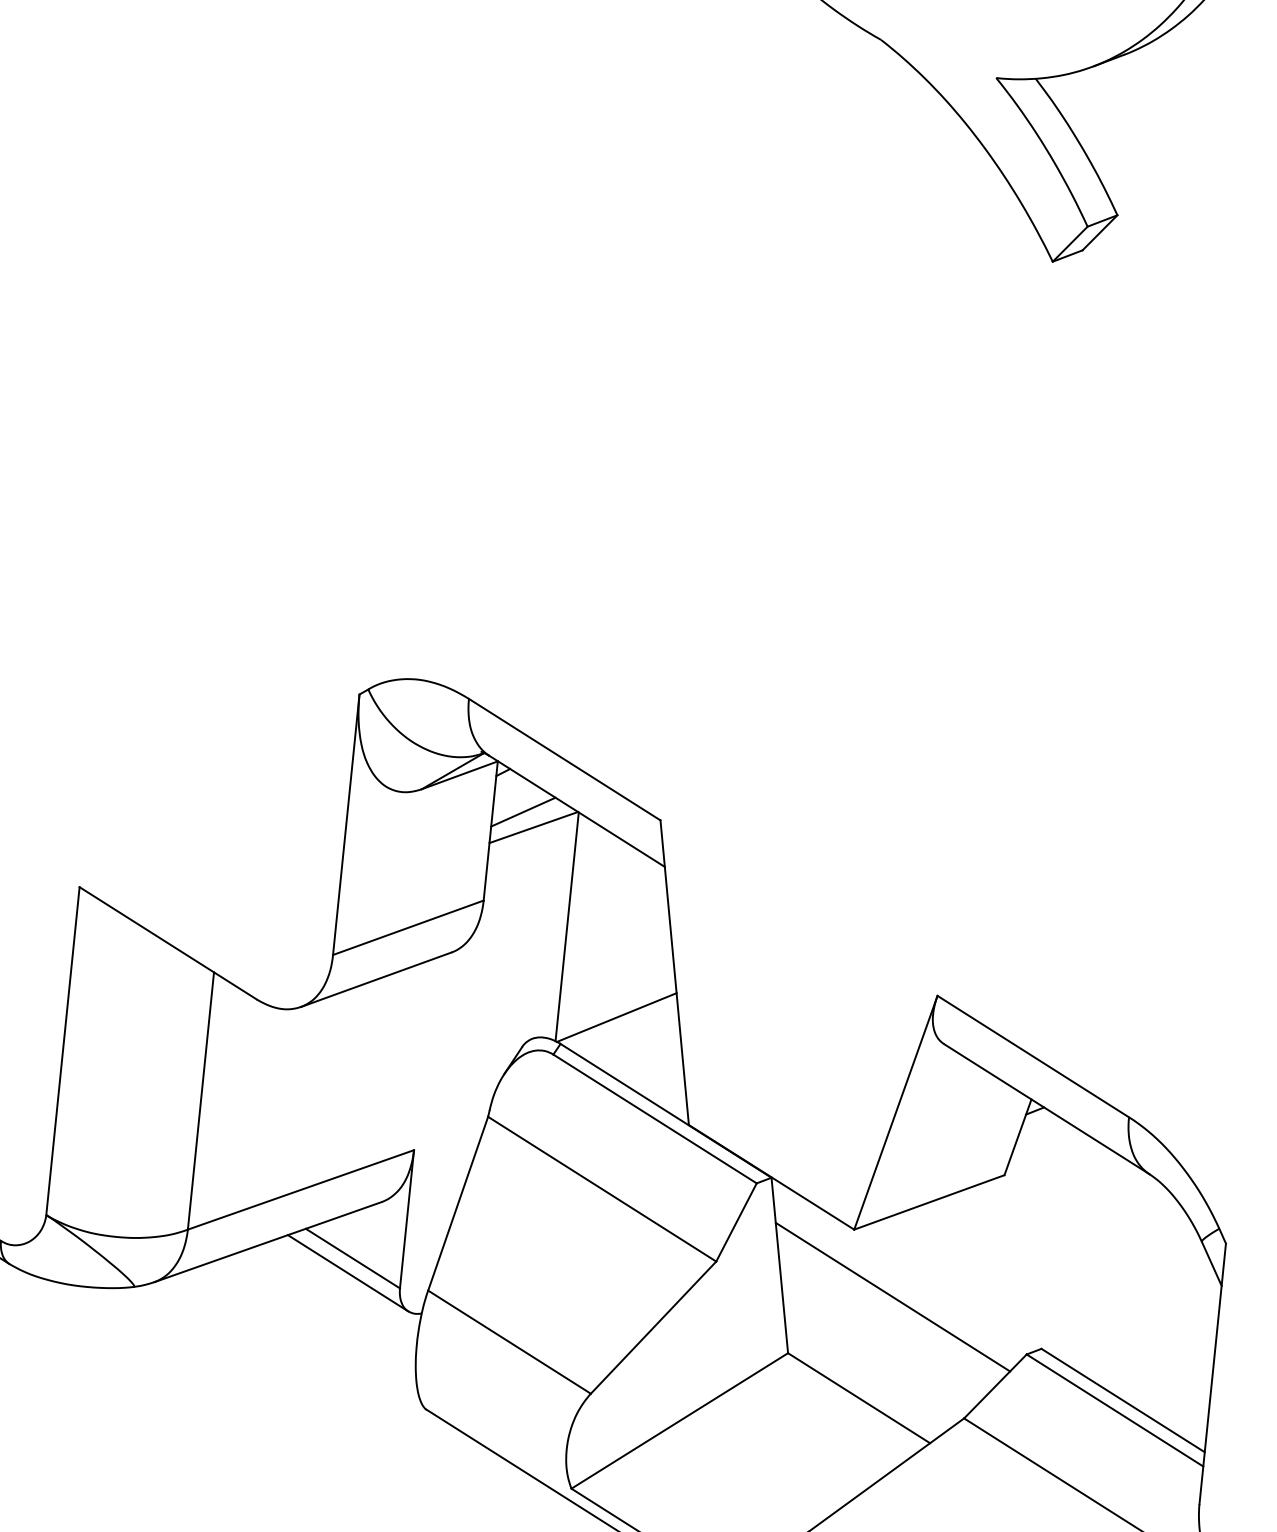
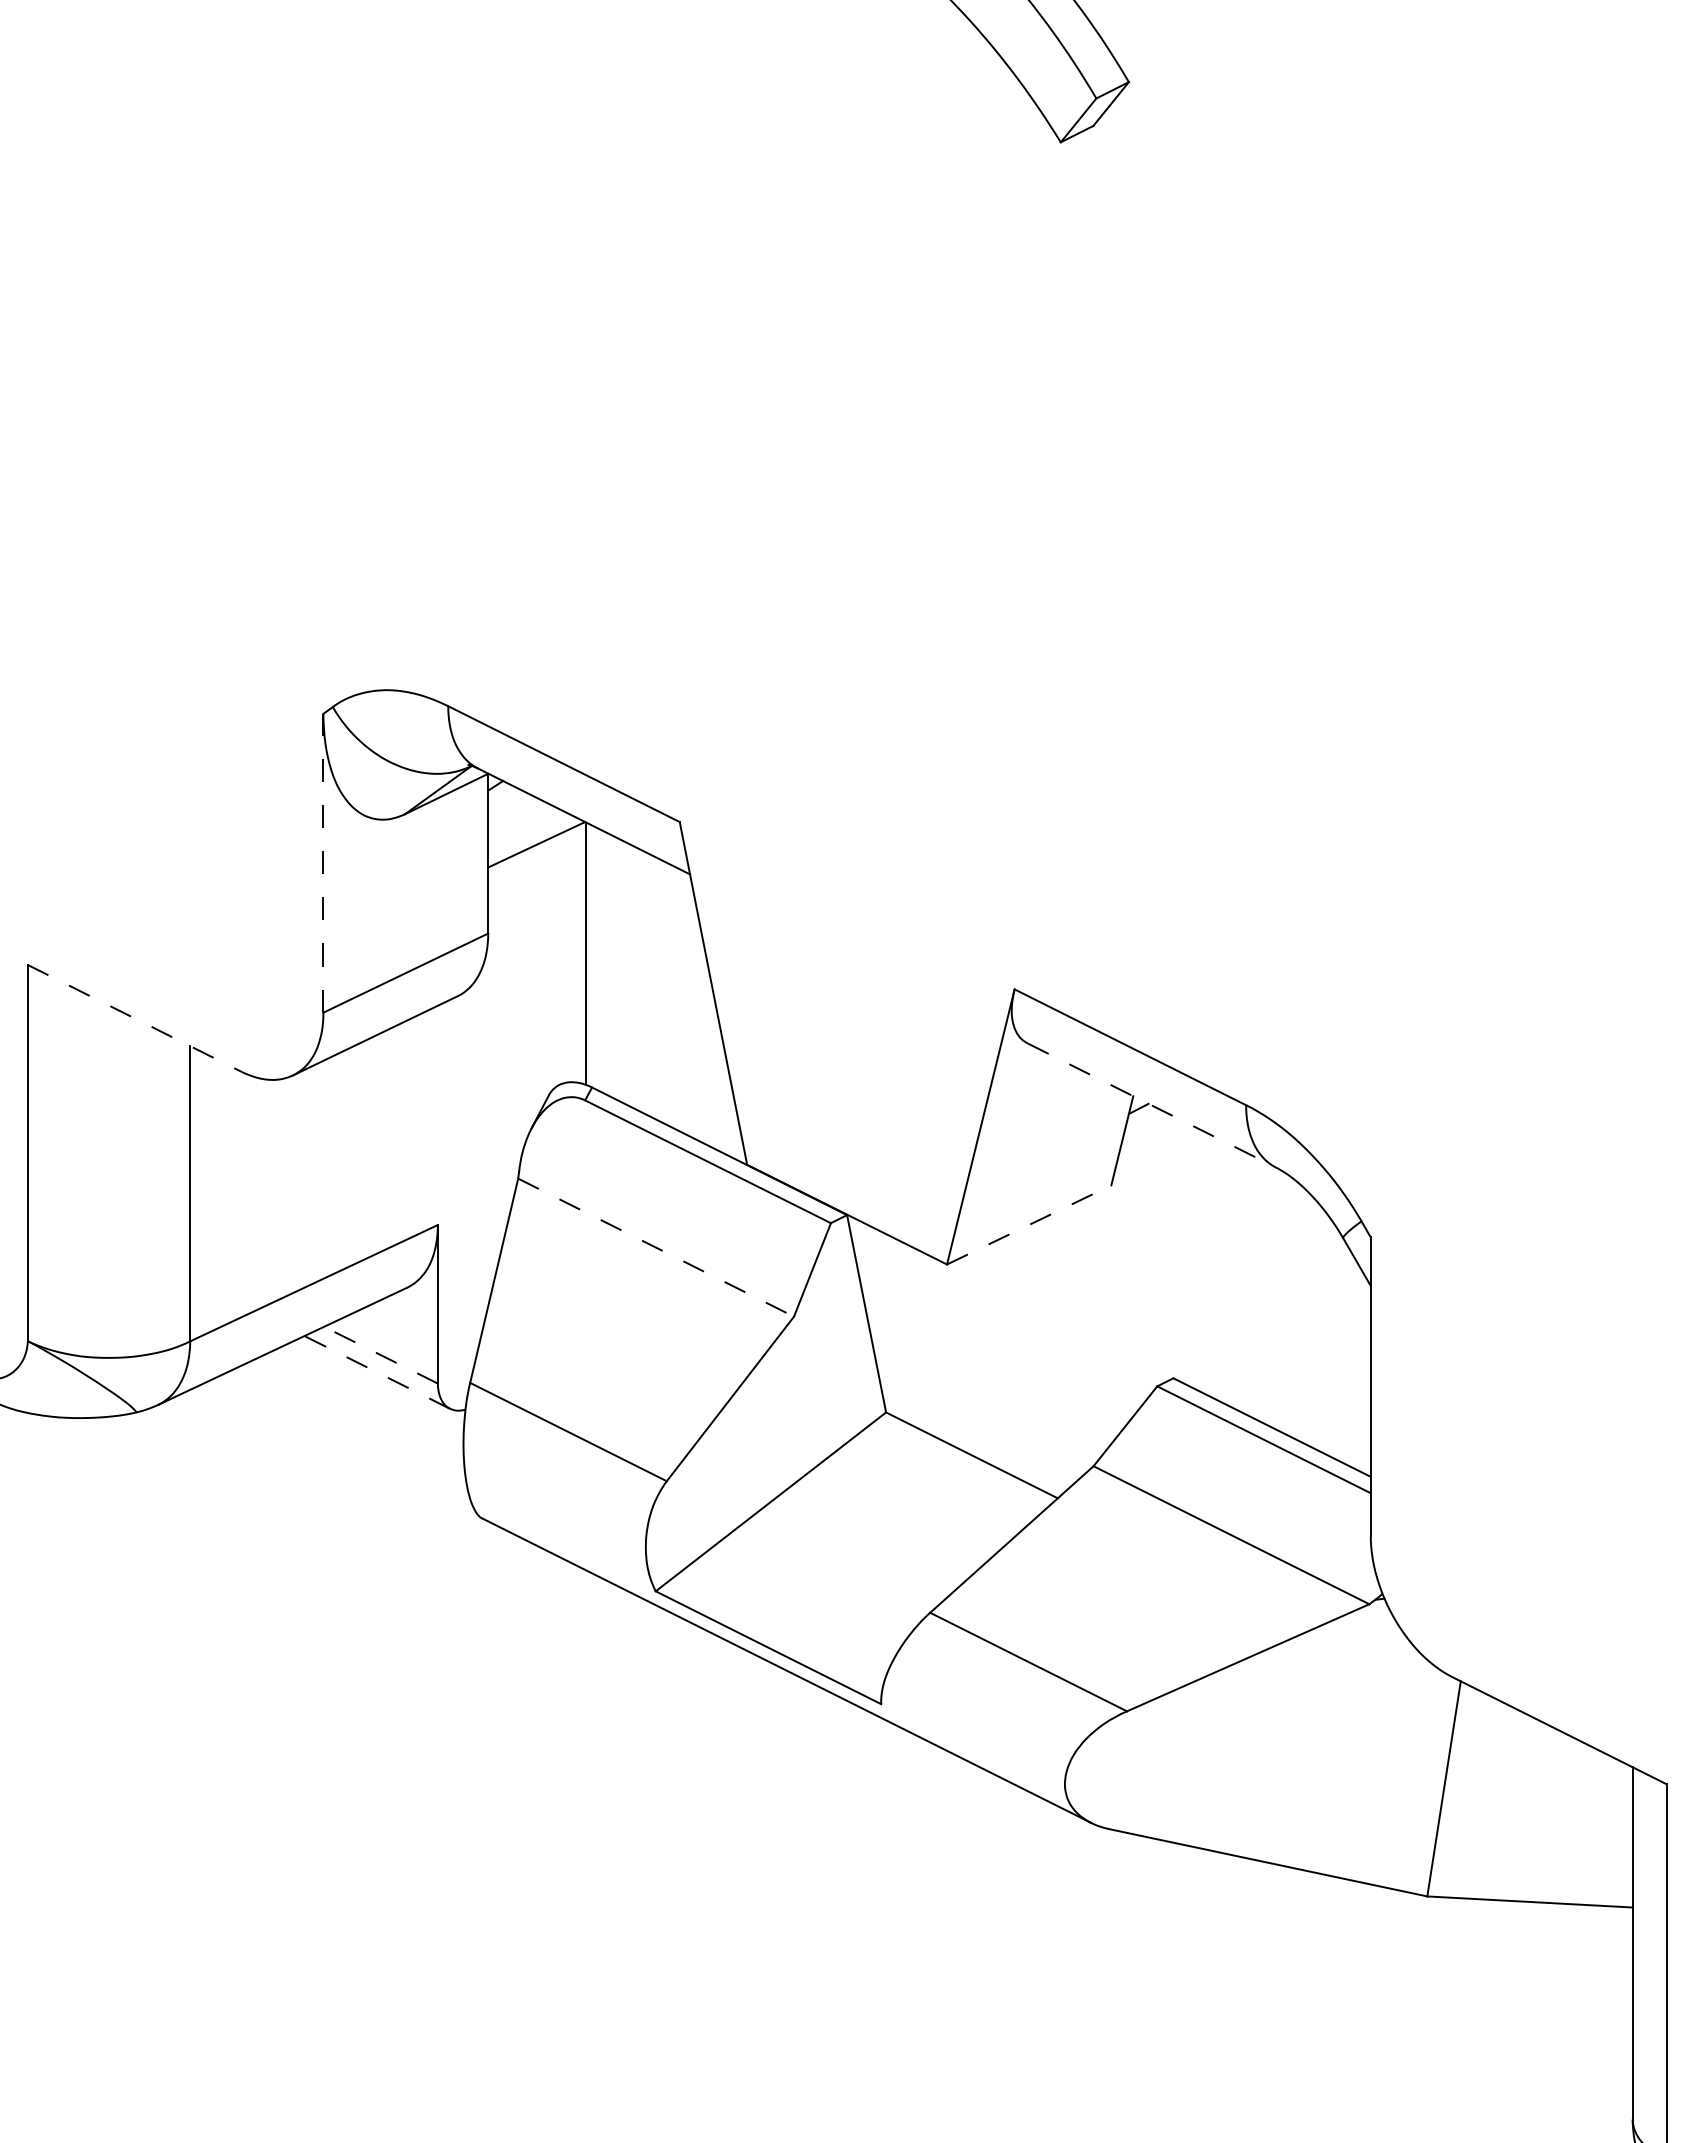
line: (522, 812) -> (522, 828), removed
line: (346, 824) -> (323, 862), solid -> dashed
line: (167, 943) -> (134, 1018), solid -> dashed
line: (616, 1017) -> (652, 1050), removed
line: (1047, 1109) -> (1152, 1105), solid -> dashed
line: (602, 1189) -> (656, 1247), solid -> dashed
line: (929, 1202) -> (1029, 1224), solid -> dashed
line: (353, 1258) -> (381, 1355), solid -> dashed
line: (347, 1273) -> (376, 1372), solid -> dashed
line: (892, 1296) -> (998, 1336), removed

